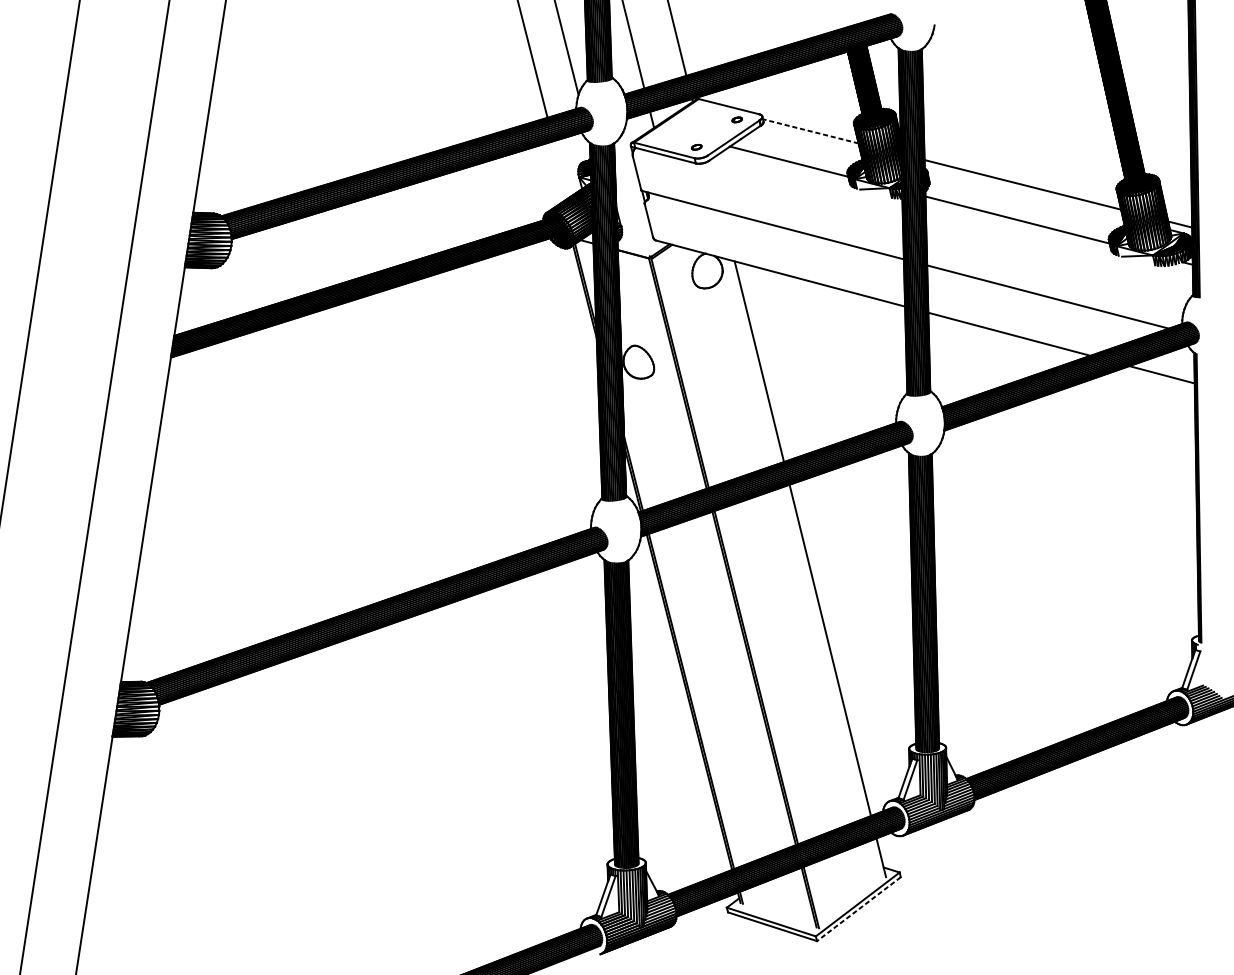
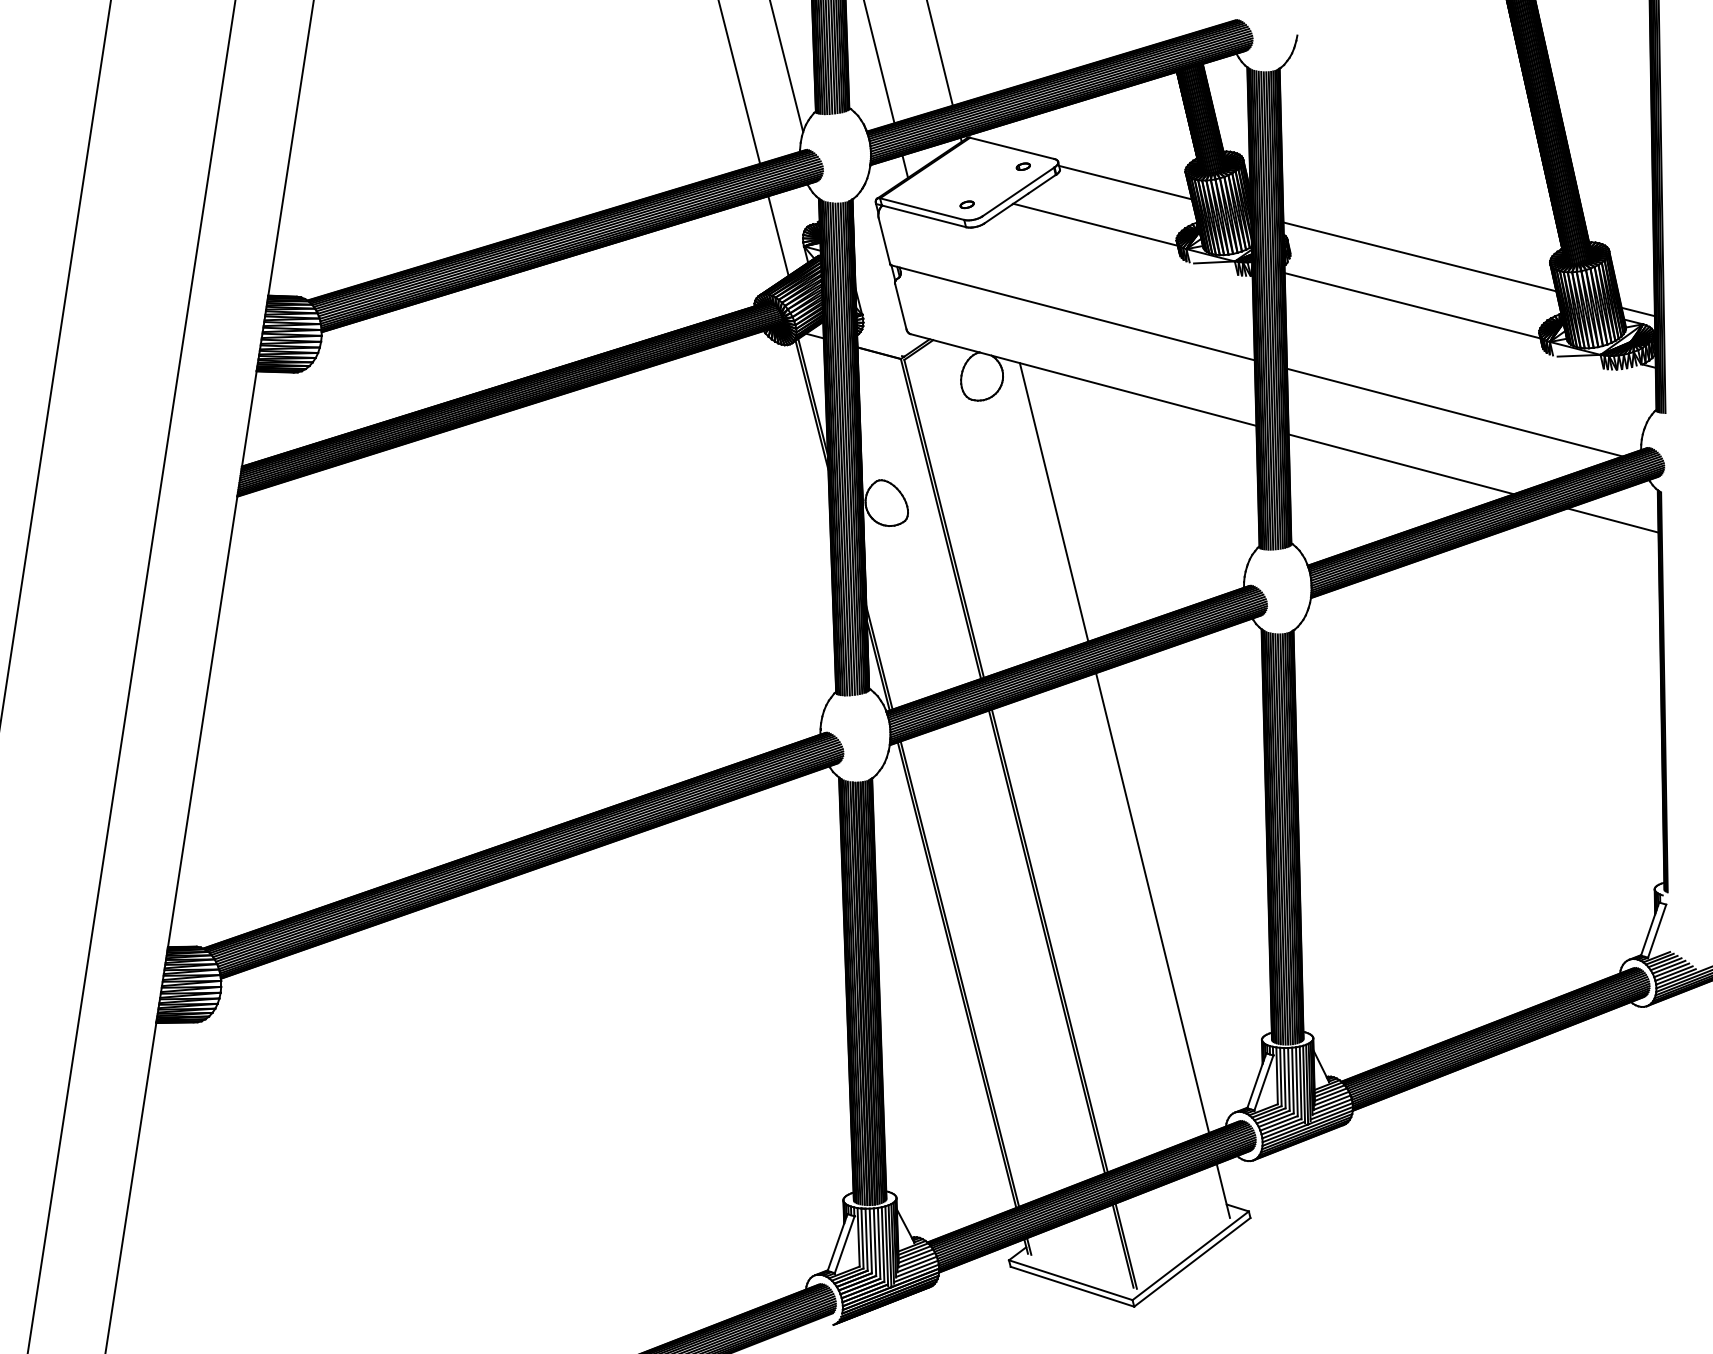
line: (810, 131) -> (1125, 182), dashed -> solid
line: (560, 169) -> (778, 235), added
line: (858, 909) -> (1191, 1262), dashed -> solid

